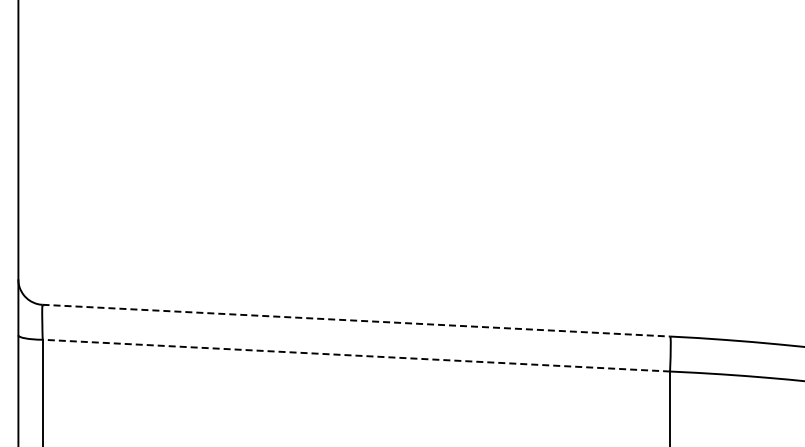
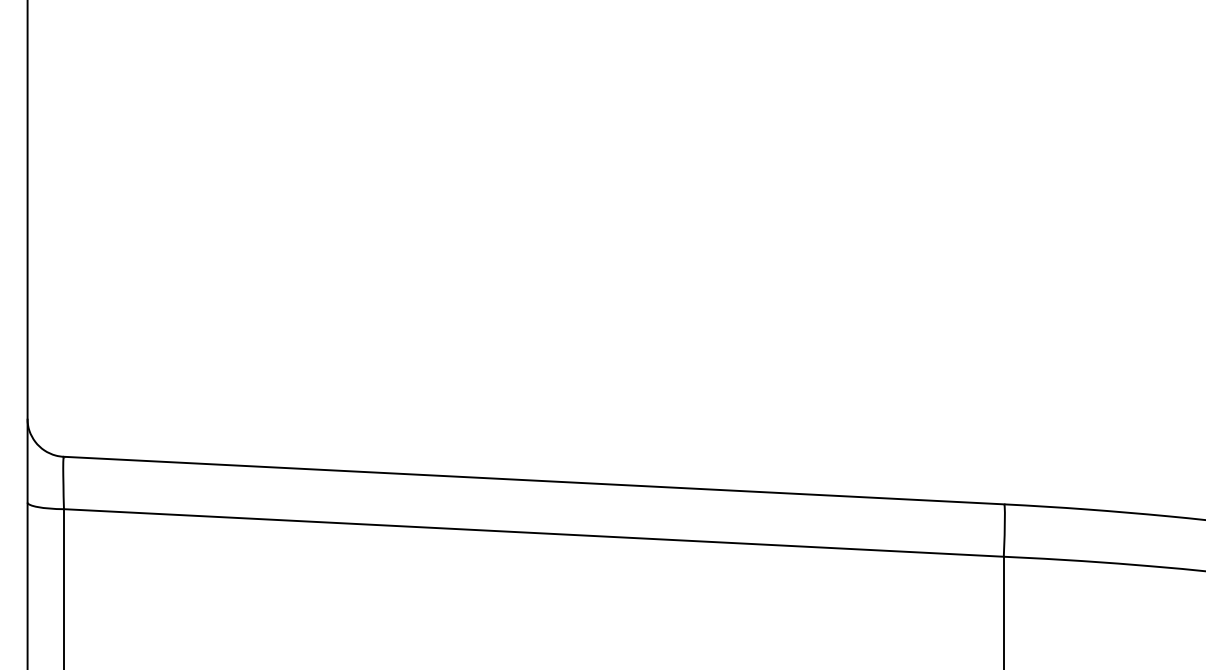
line: (356, 320) -> (534, 480), dashed -> solid
line: (355, 355) -> (532, 532), dashed -> solid

